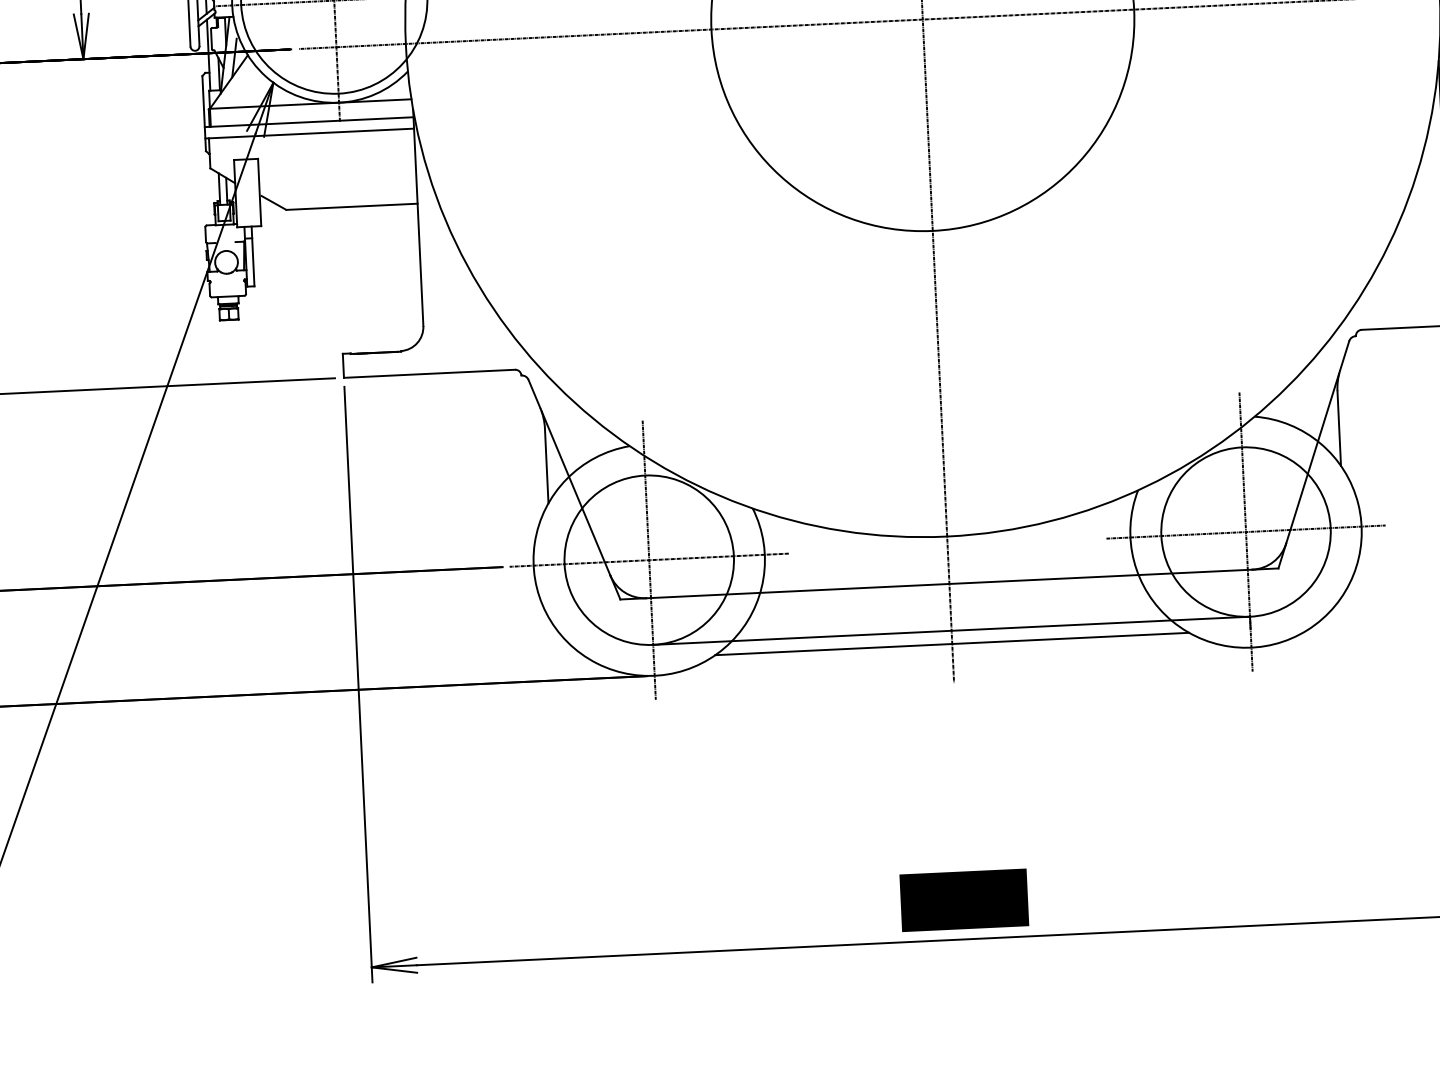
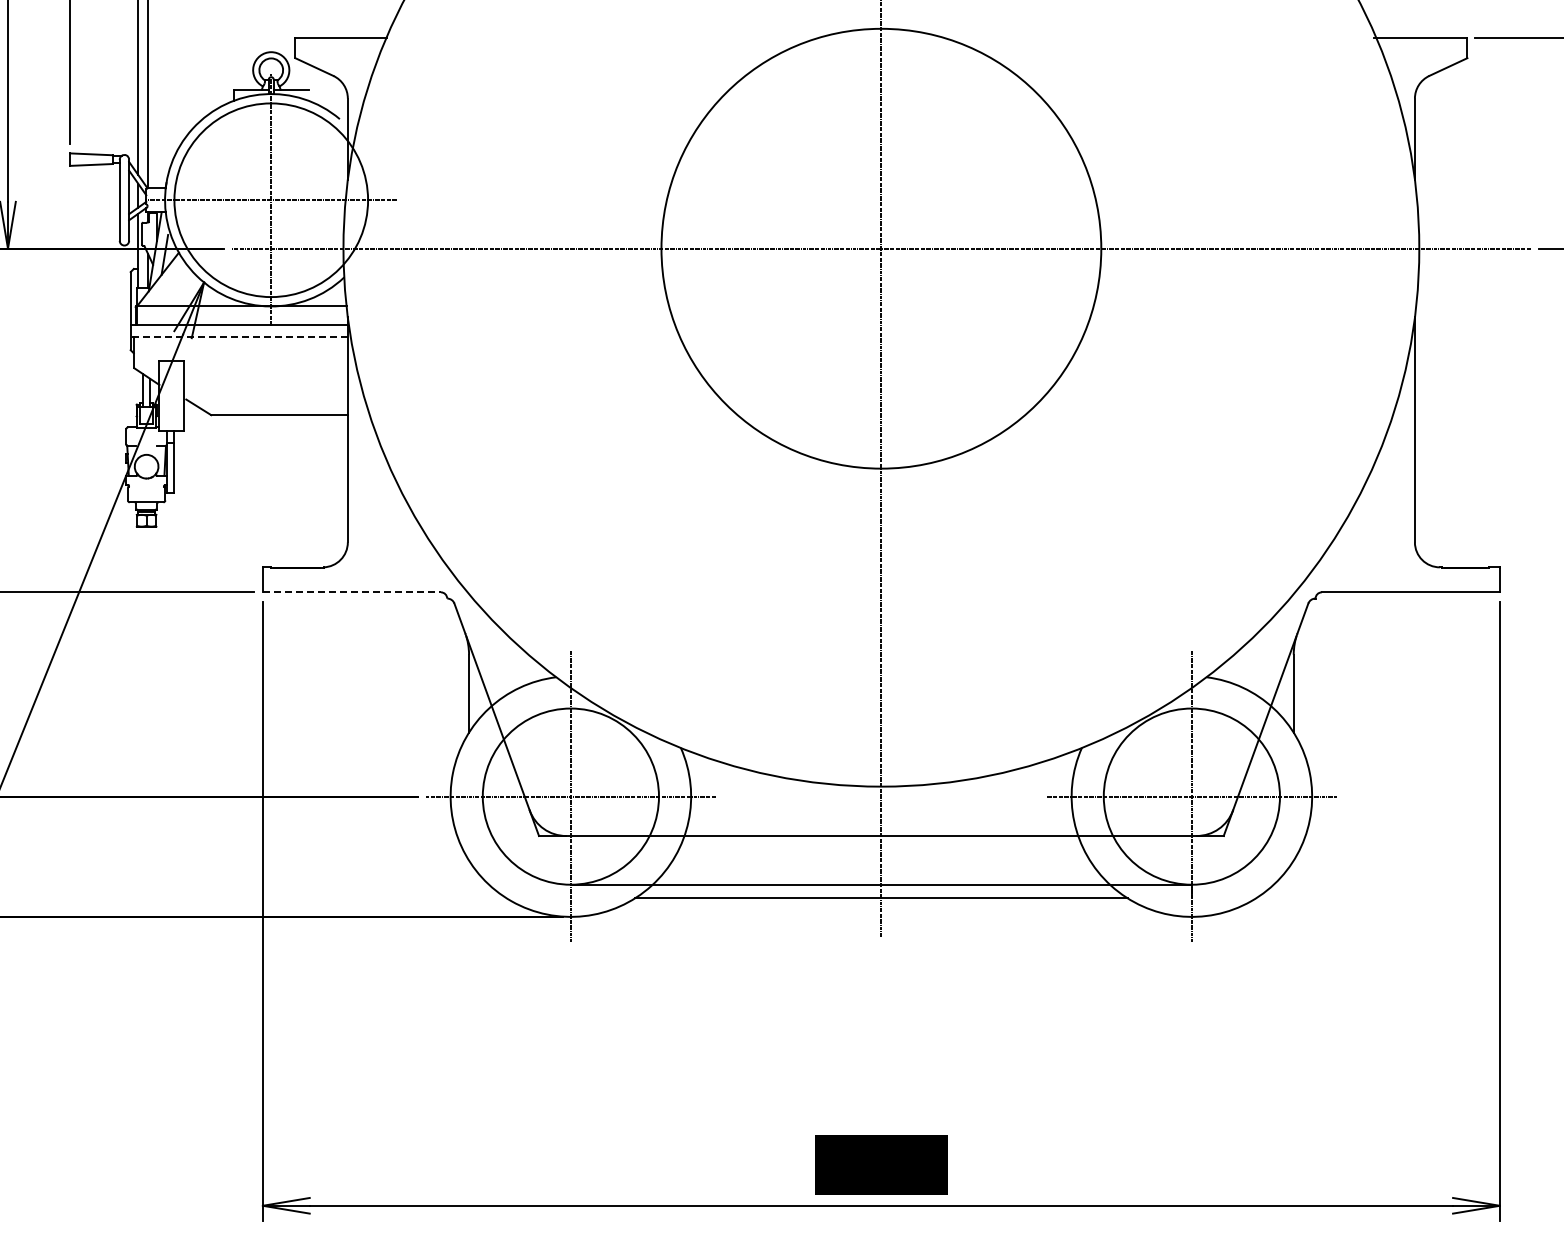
line: (309, 133) -> (239, 337), solid -> dashed
line: (430, 373) -> (352, 592), solid -> dashed

